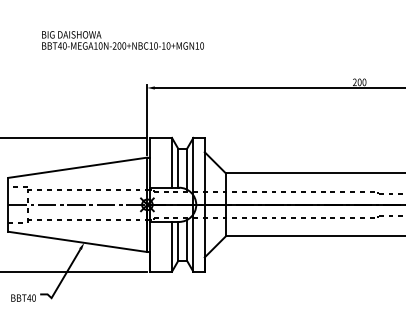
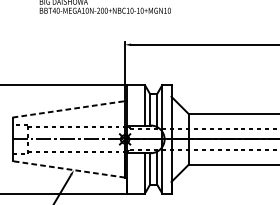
line: (78, 167) -> (69, 109), solid -> dashed
line: (77, 241) -> (68, 169), solid -> dashed

